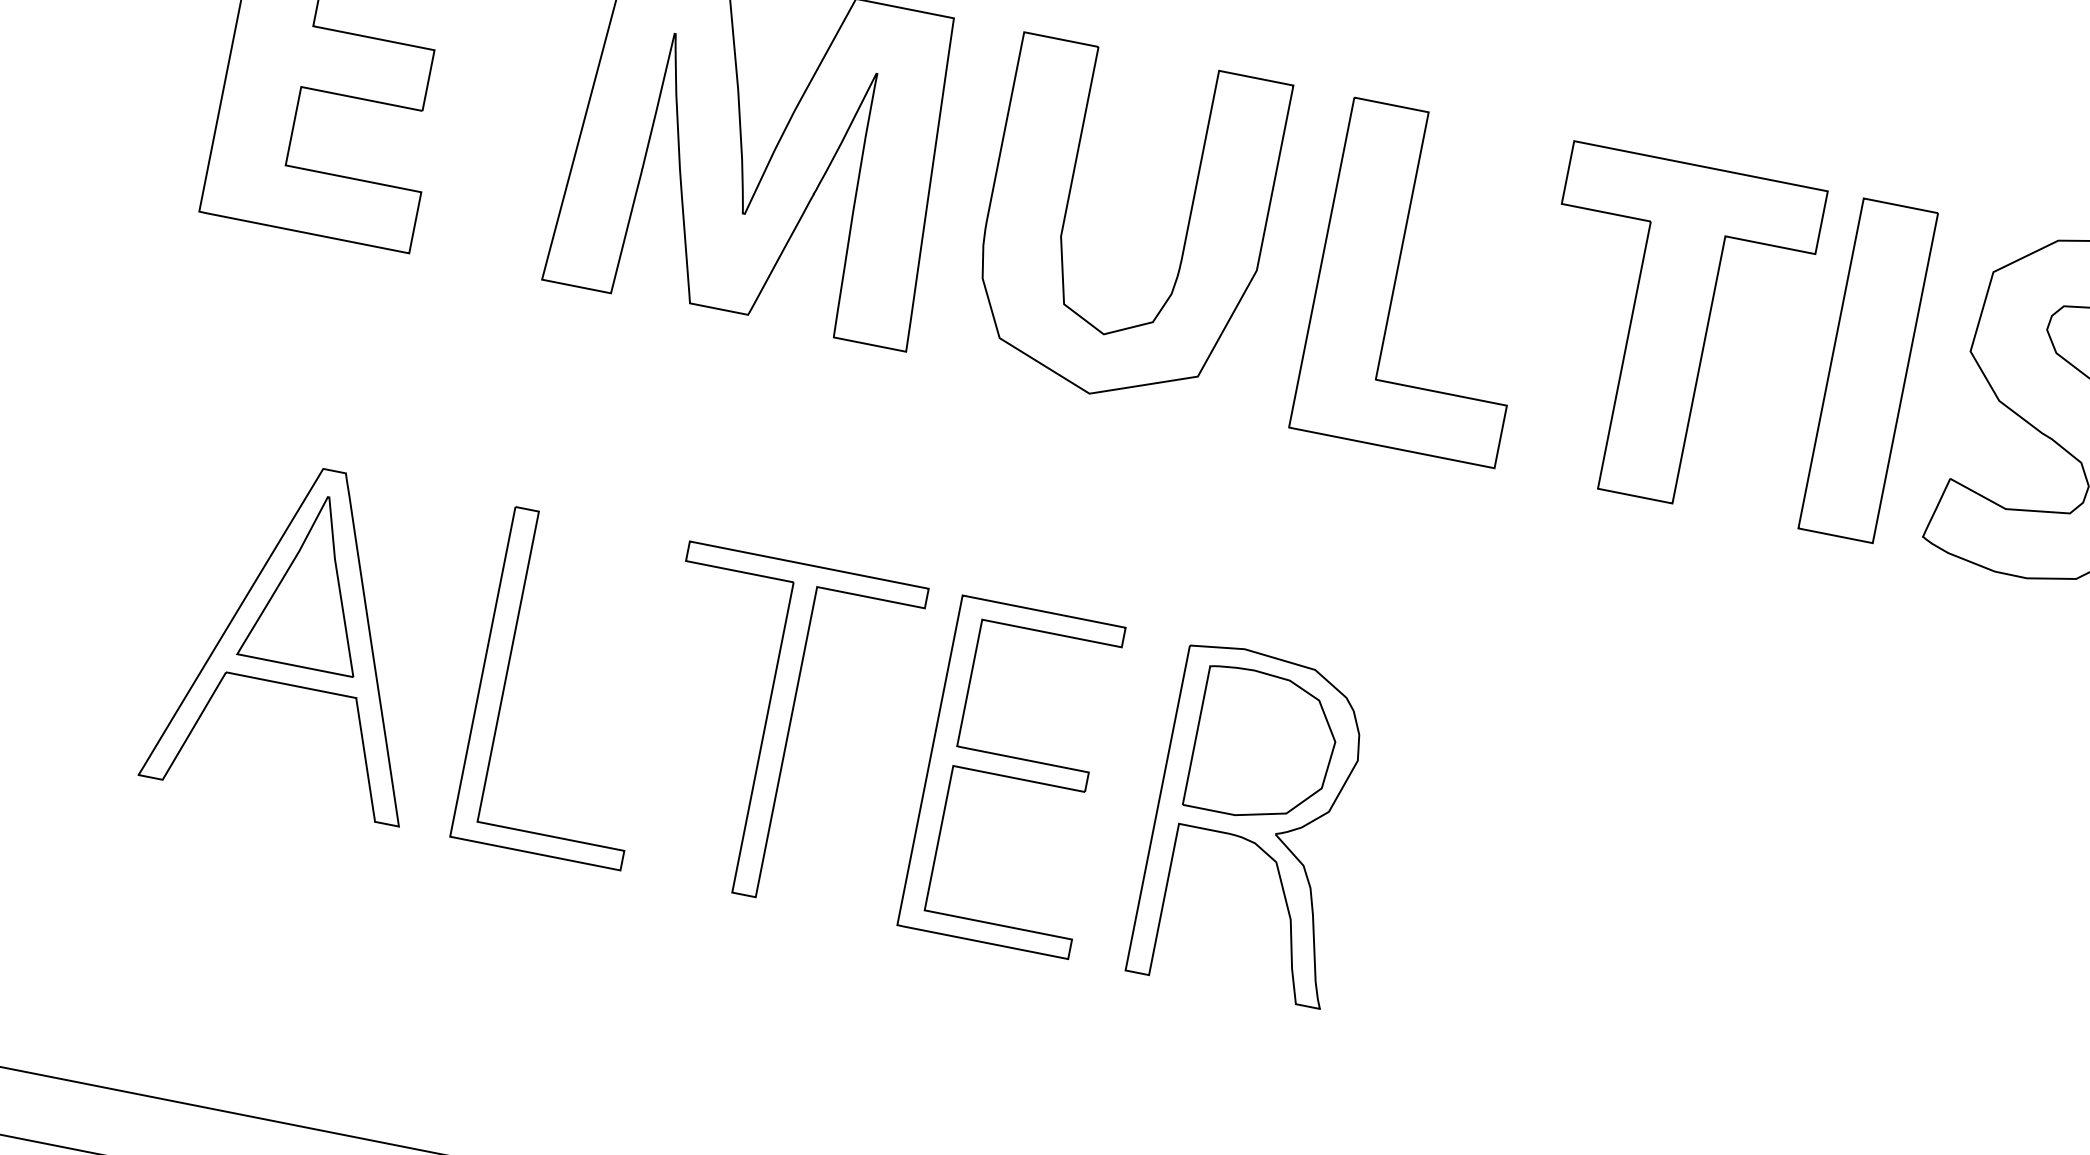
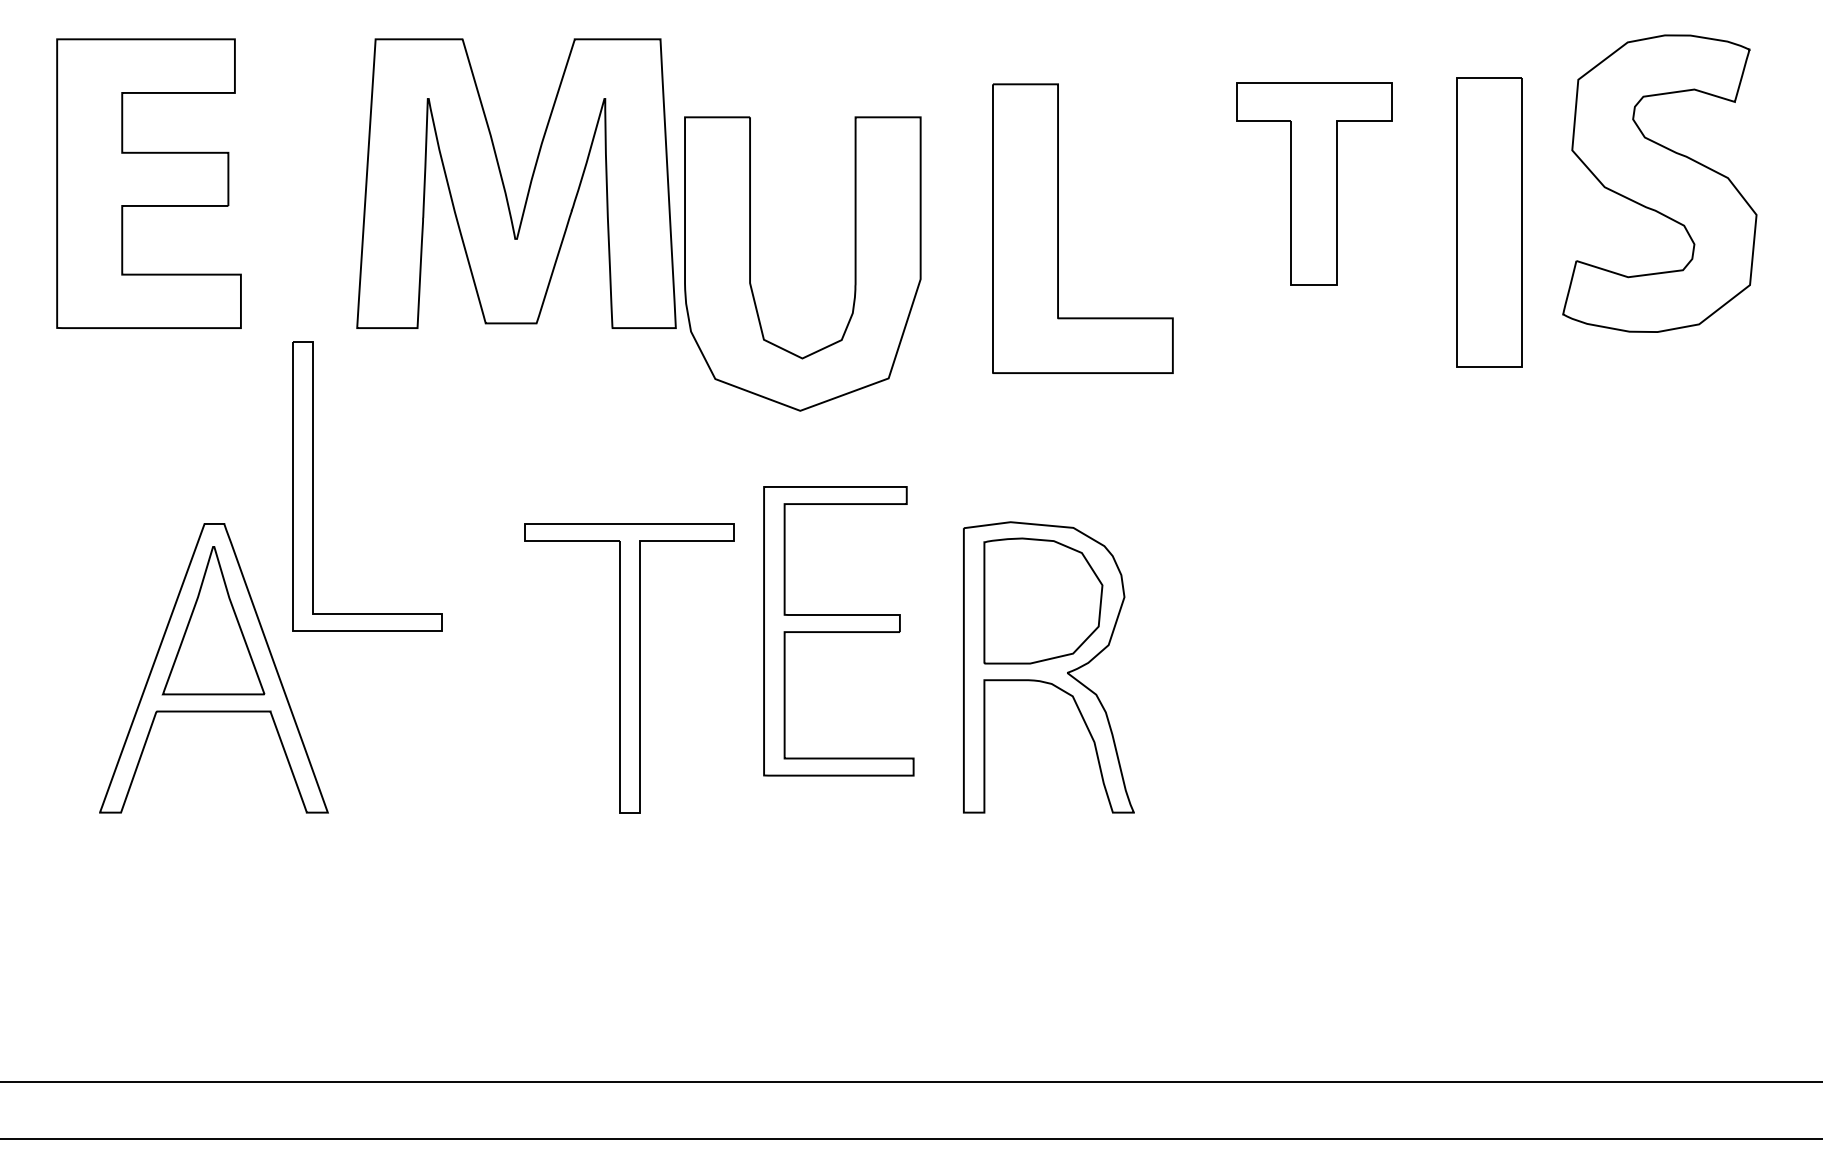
part: (1065, 214) -> (750, 263), moved
part: (1396, 277) -> (1058, 228), moved
part: (1667, 330) -> (1313, 183), size x0.7
part: (1868, 370) -> (1489, 222), moved
part: (506, 676) -> (313, 486), moved
part: (1014, 777) -> (838, 631), moved

